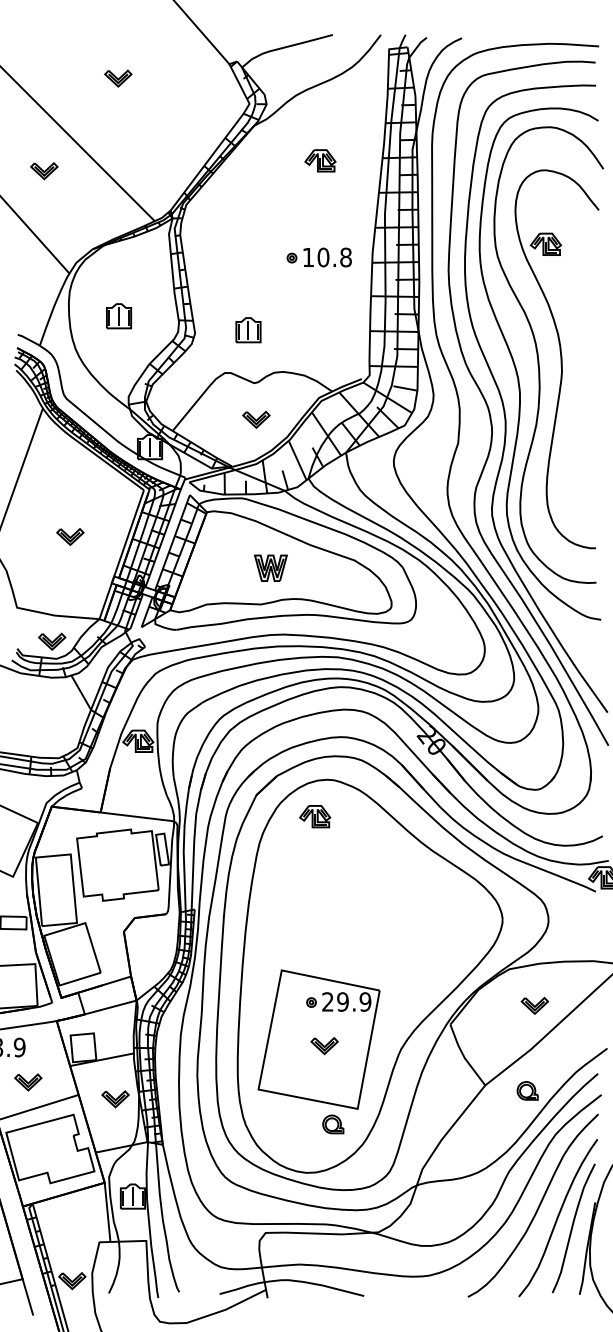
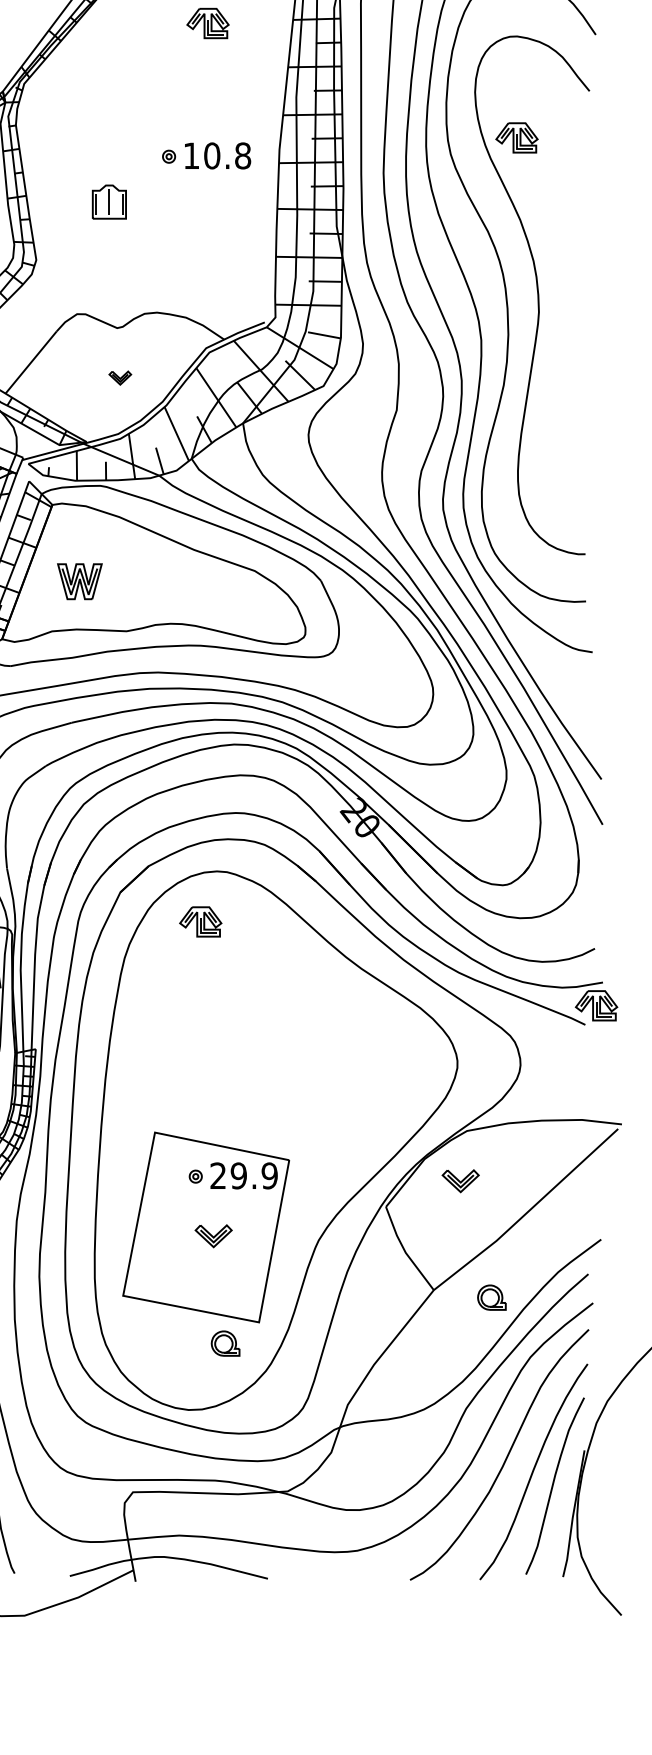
part: (248, 330) -> (109, 202), moved
part: (256, 419) -> (120, 377), size x0.6
part: (270, 567) -> (79, 580), moved
part: (534, 1005) -> (460, 1180), moved

